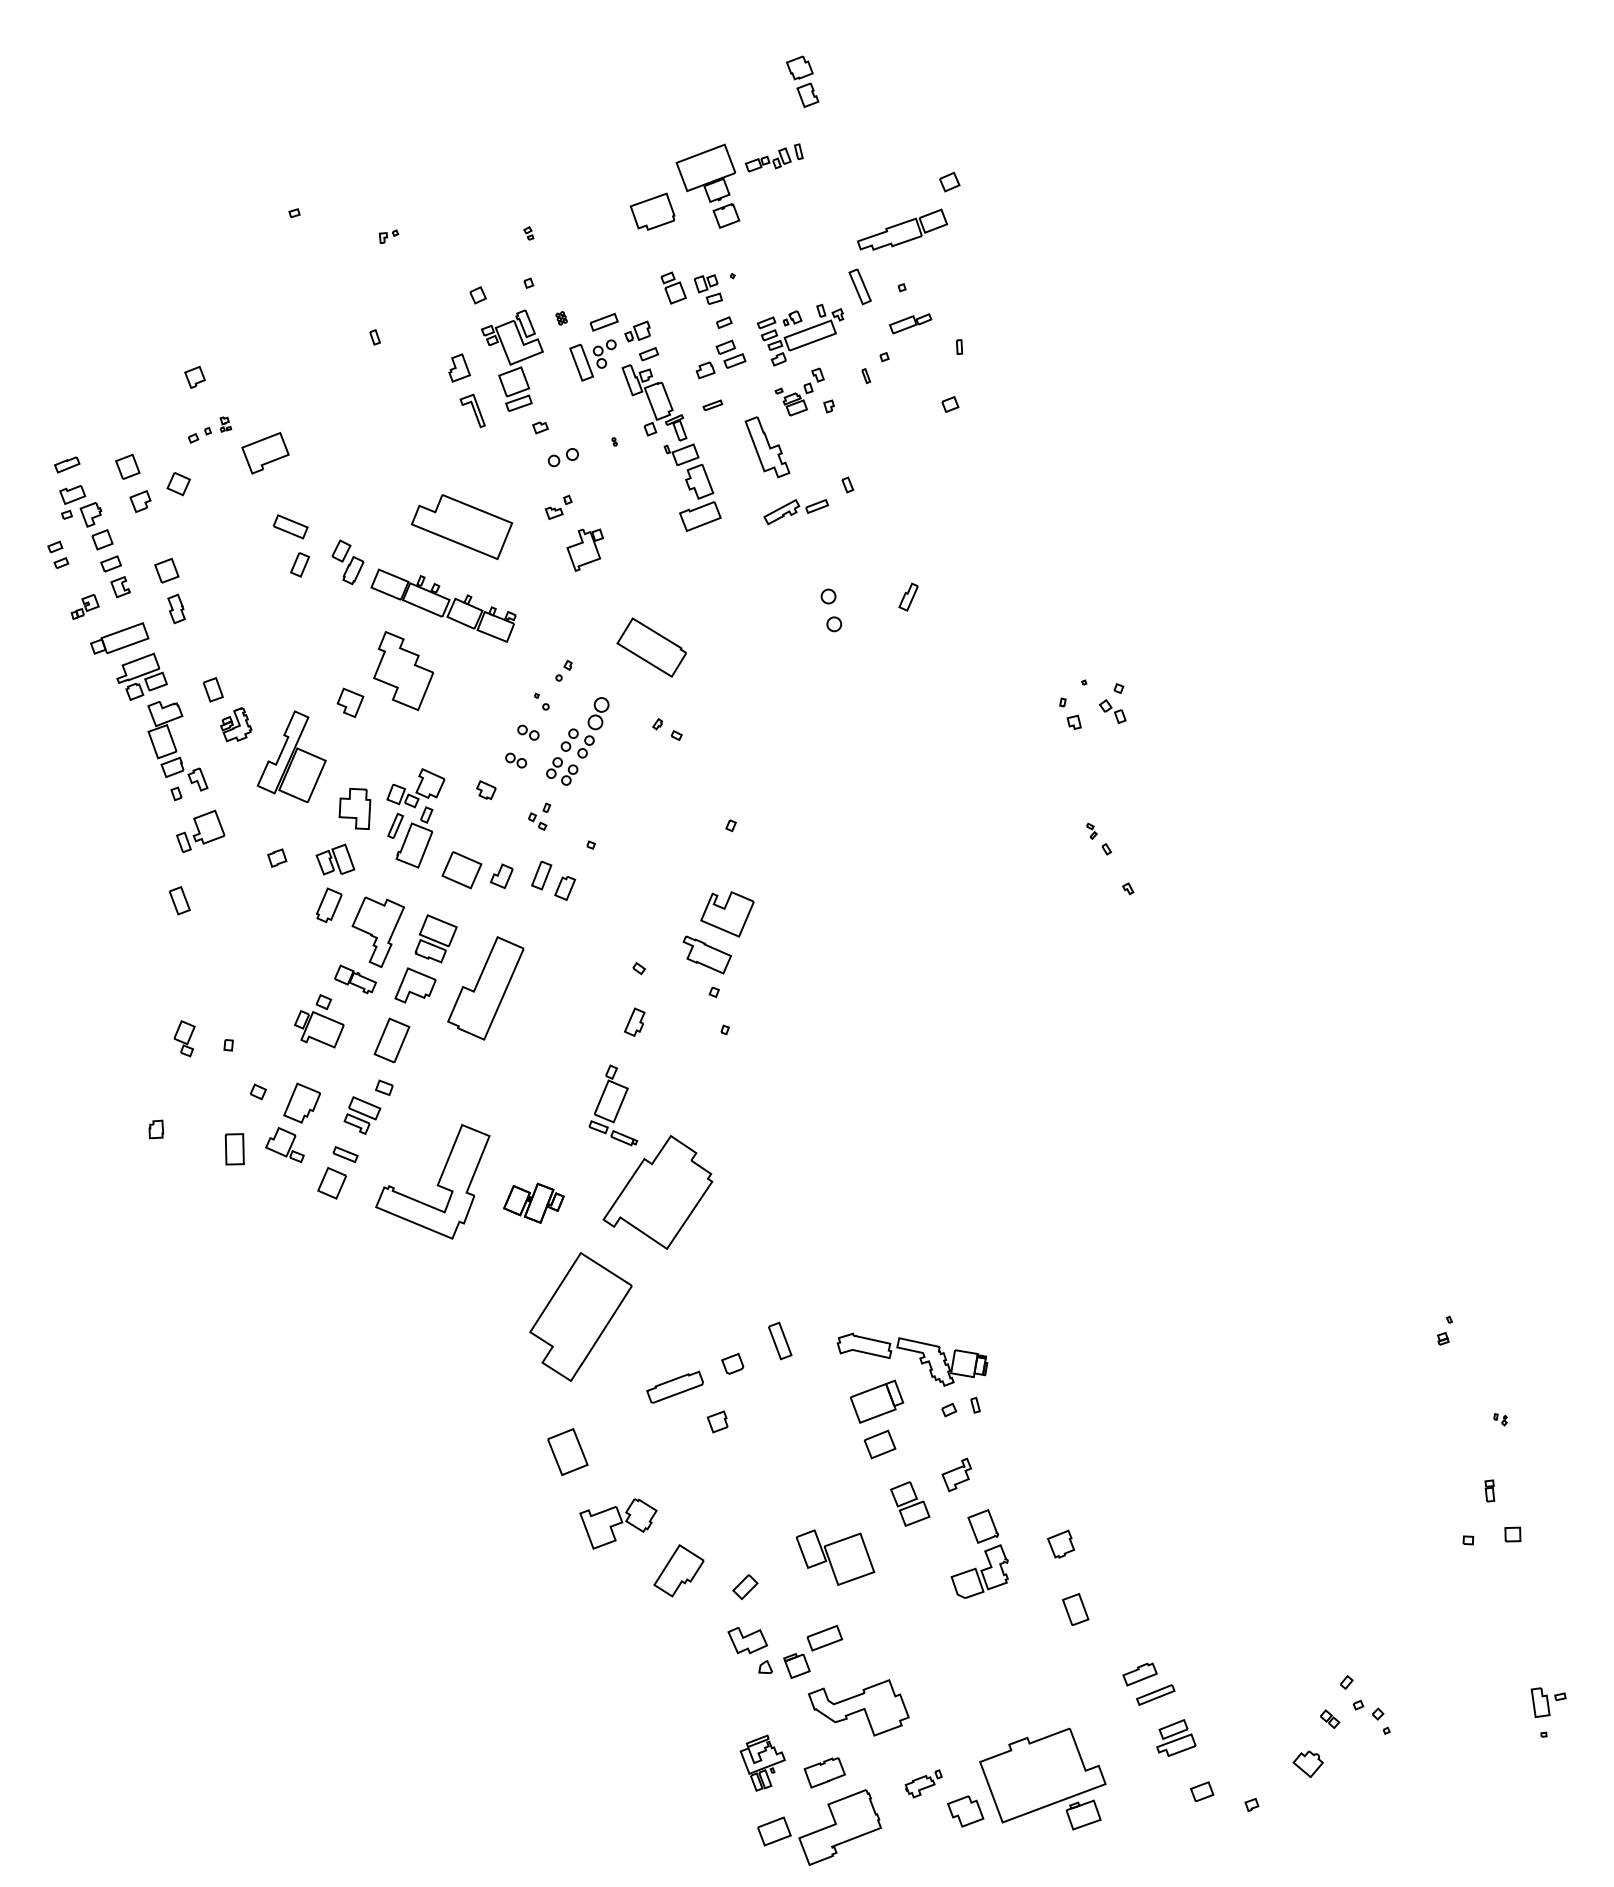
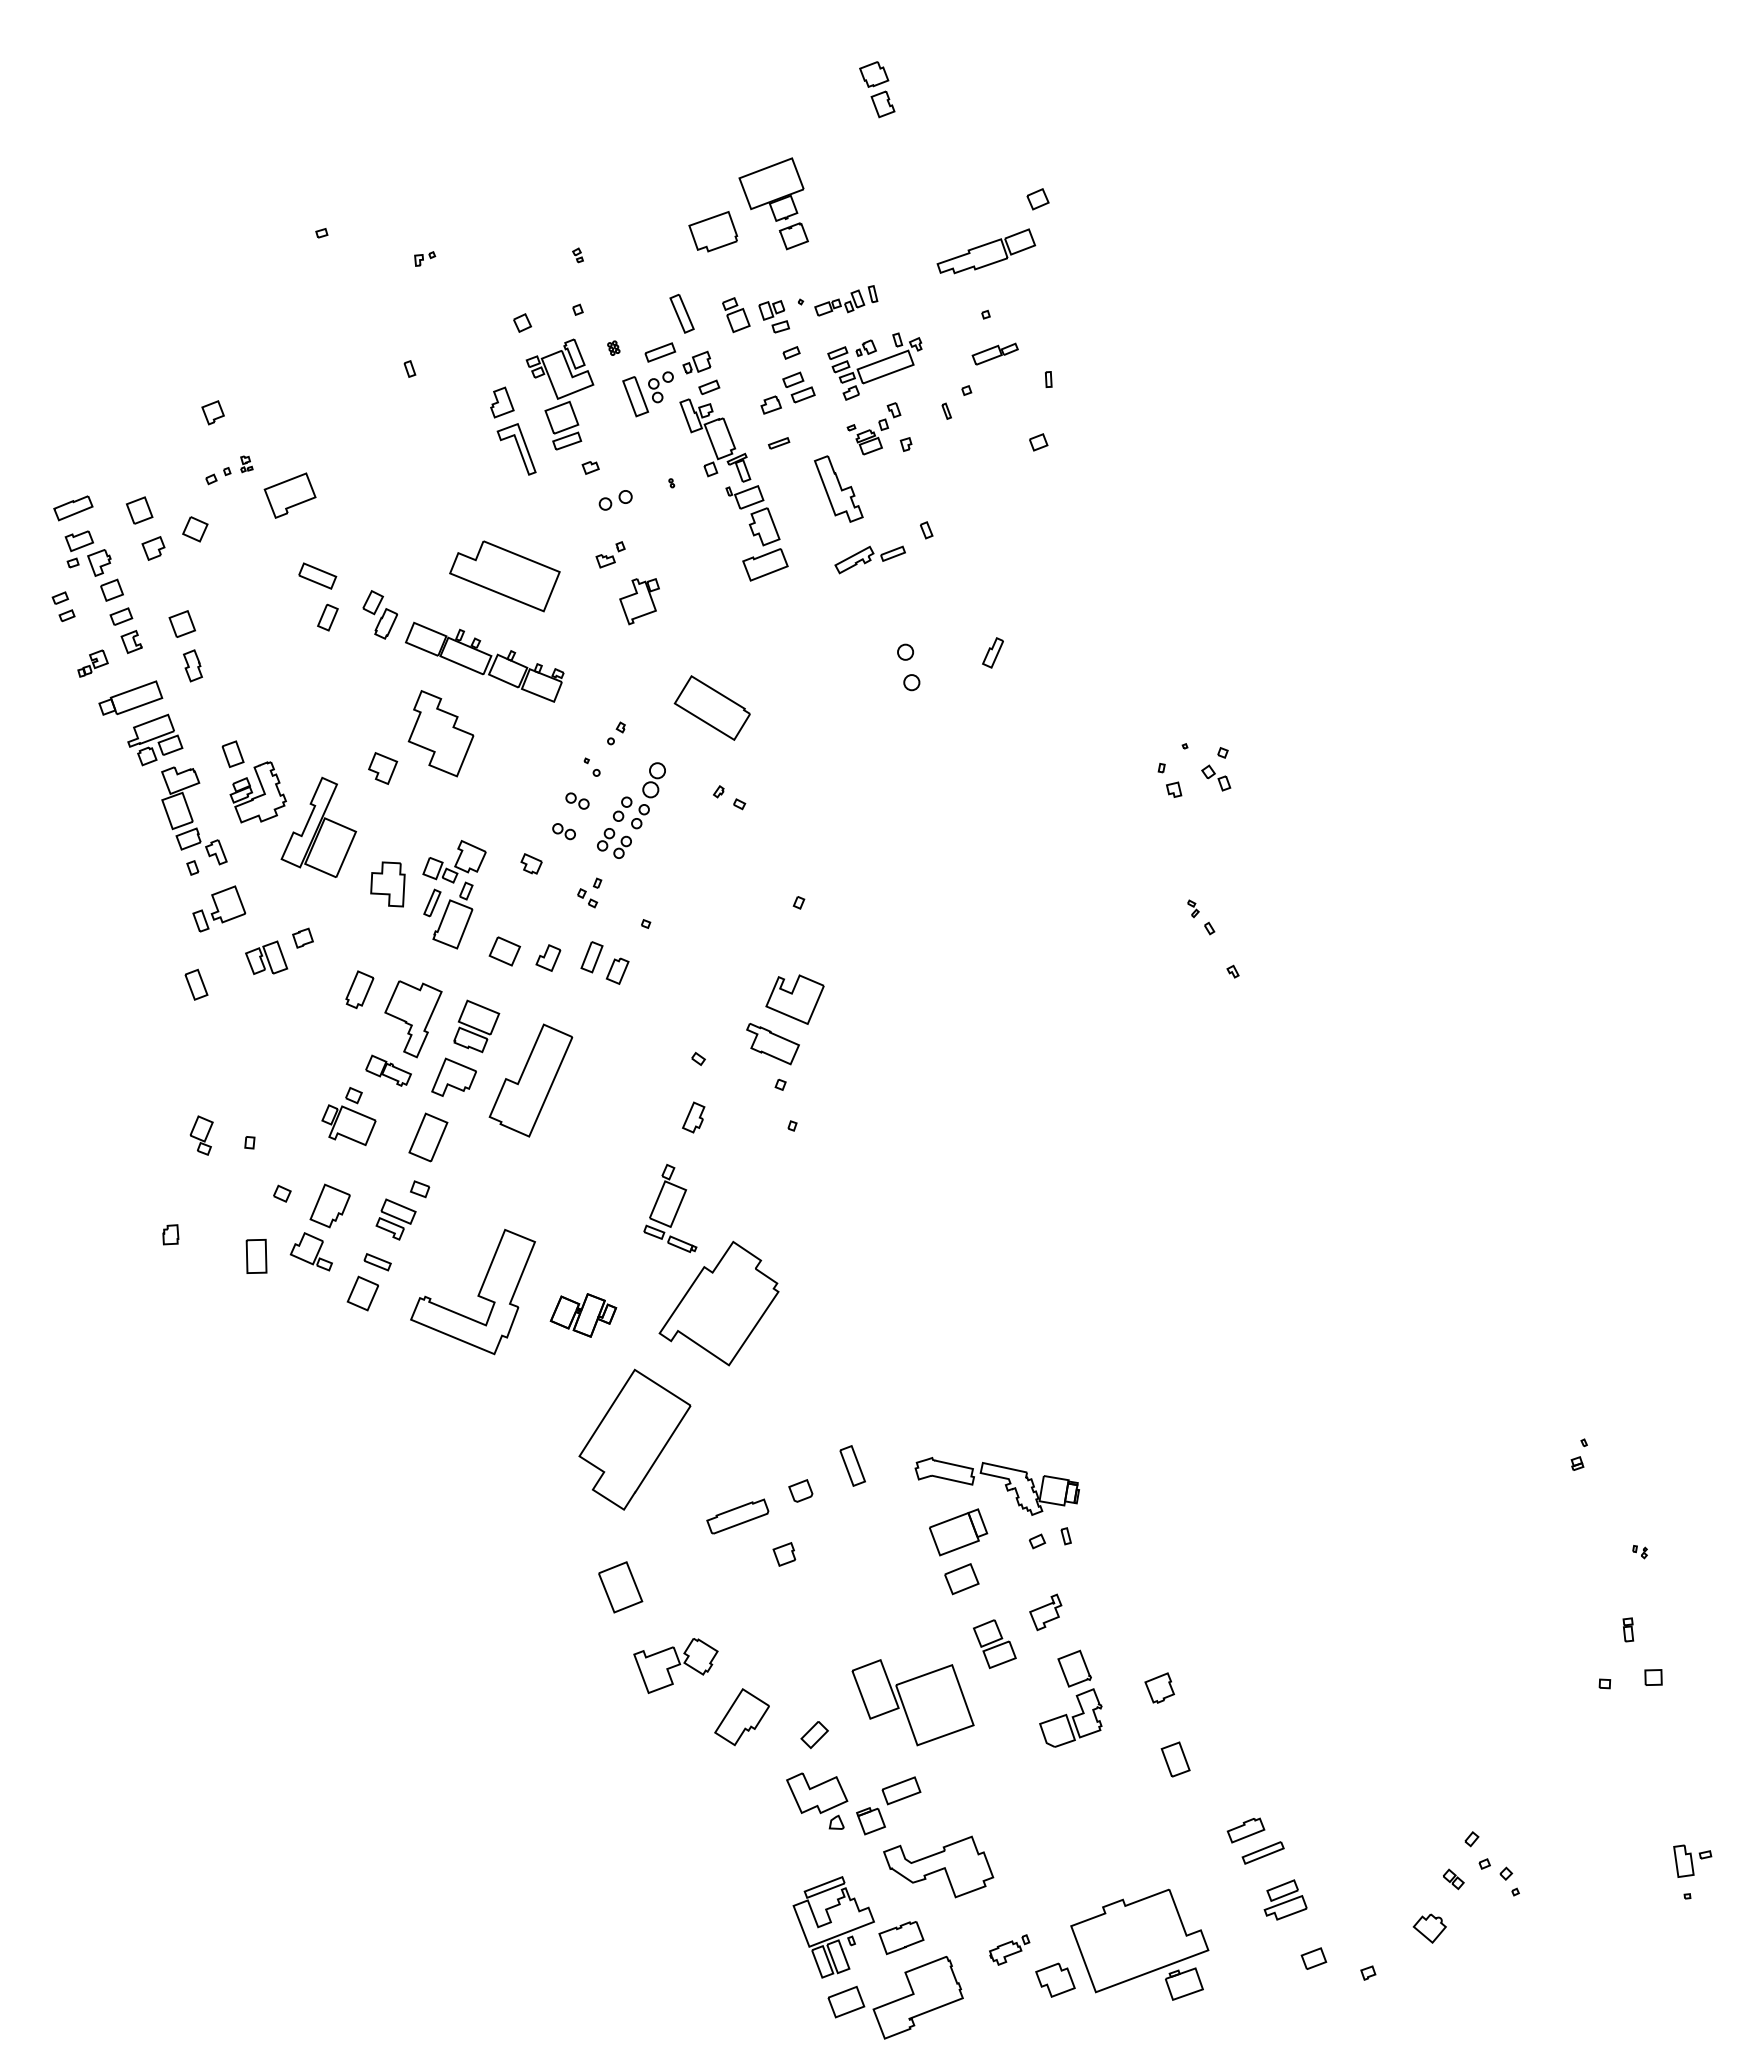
part: (774, 157) -> (846, 300), moved
part: (859, 286) -> (681, 313), moved
part: (472, 411) -> (516, 449), size x1.43
part: (67, 465) -> (73, 508), size x1.43
part: (235, 724) -> (257, 792), size x1.67
part: (335, 859) -> (266, 957), moved
part: (461, 870) -> (504, 951), size x0.71
part: (834, 1557) -> (912, 1702), size x1.43
part: (747, 1640) -> (817, 1793), size x1.43
part: (762, 1763) -> (833, 1927), size x1.67

